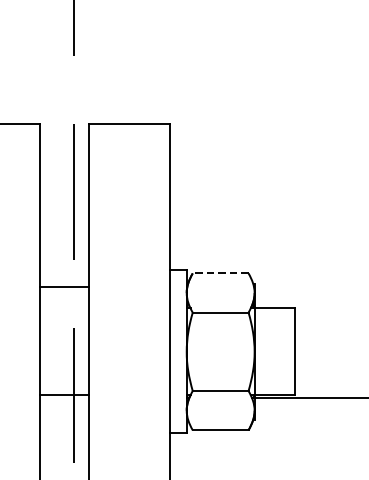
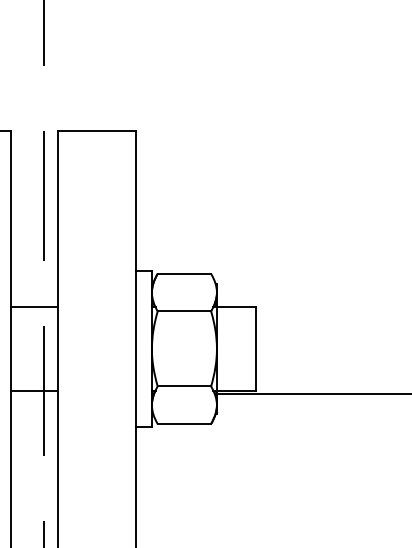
line: (220, 273) -> (184, 273), dashed -> solid
line: (64, 287) -> (34, 307), moved

